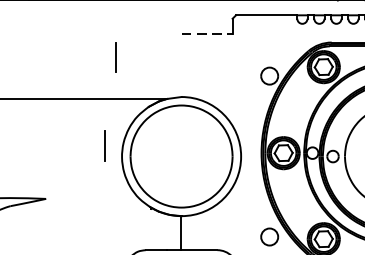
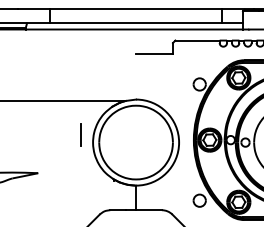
line: (208, 34) -> (155, 54), dashed -> solid
line: (115, 56) -> (88, 70), removed

